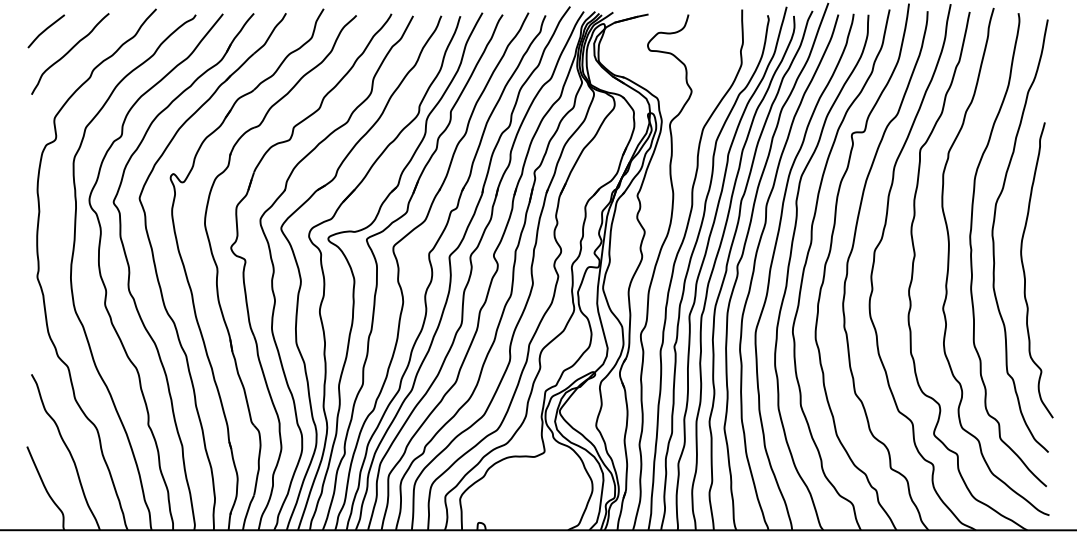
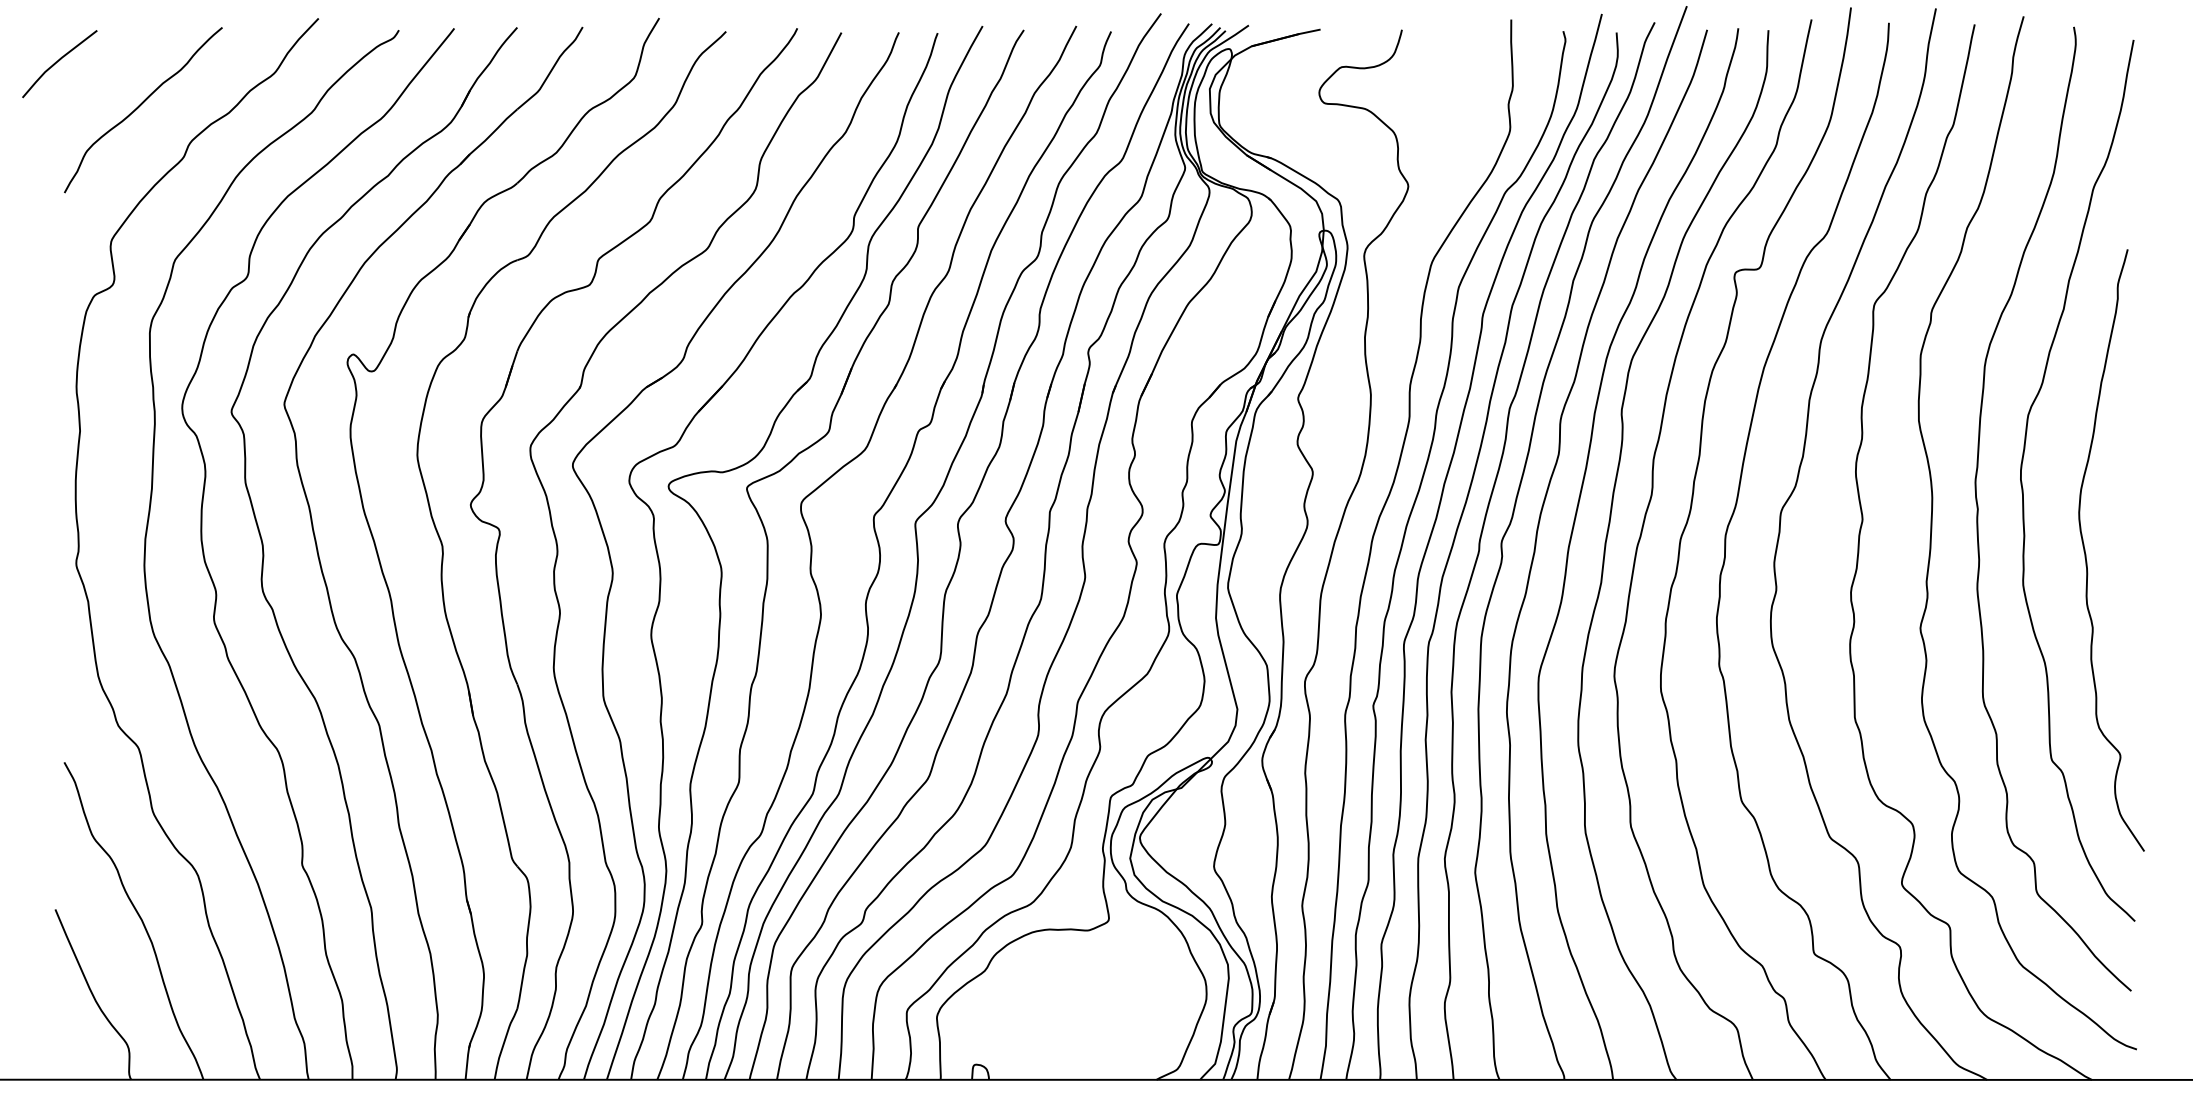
line: (46, 30) -> (60, 62), moved

